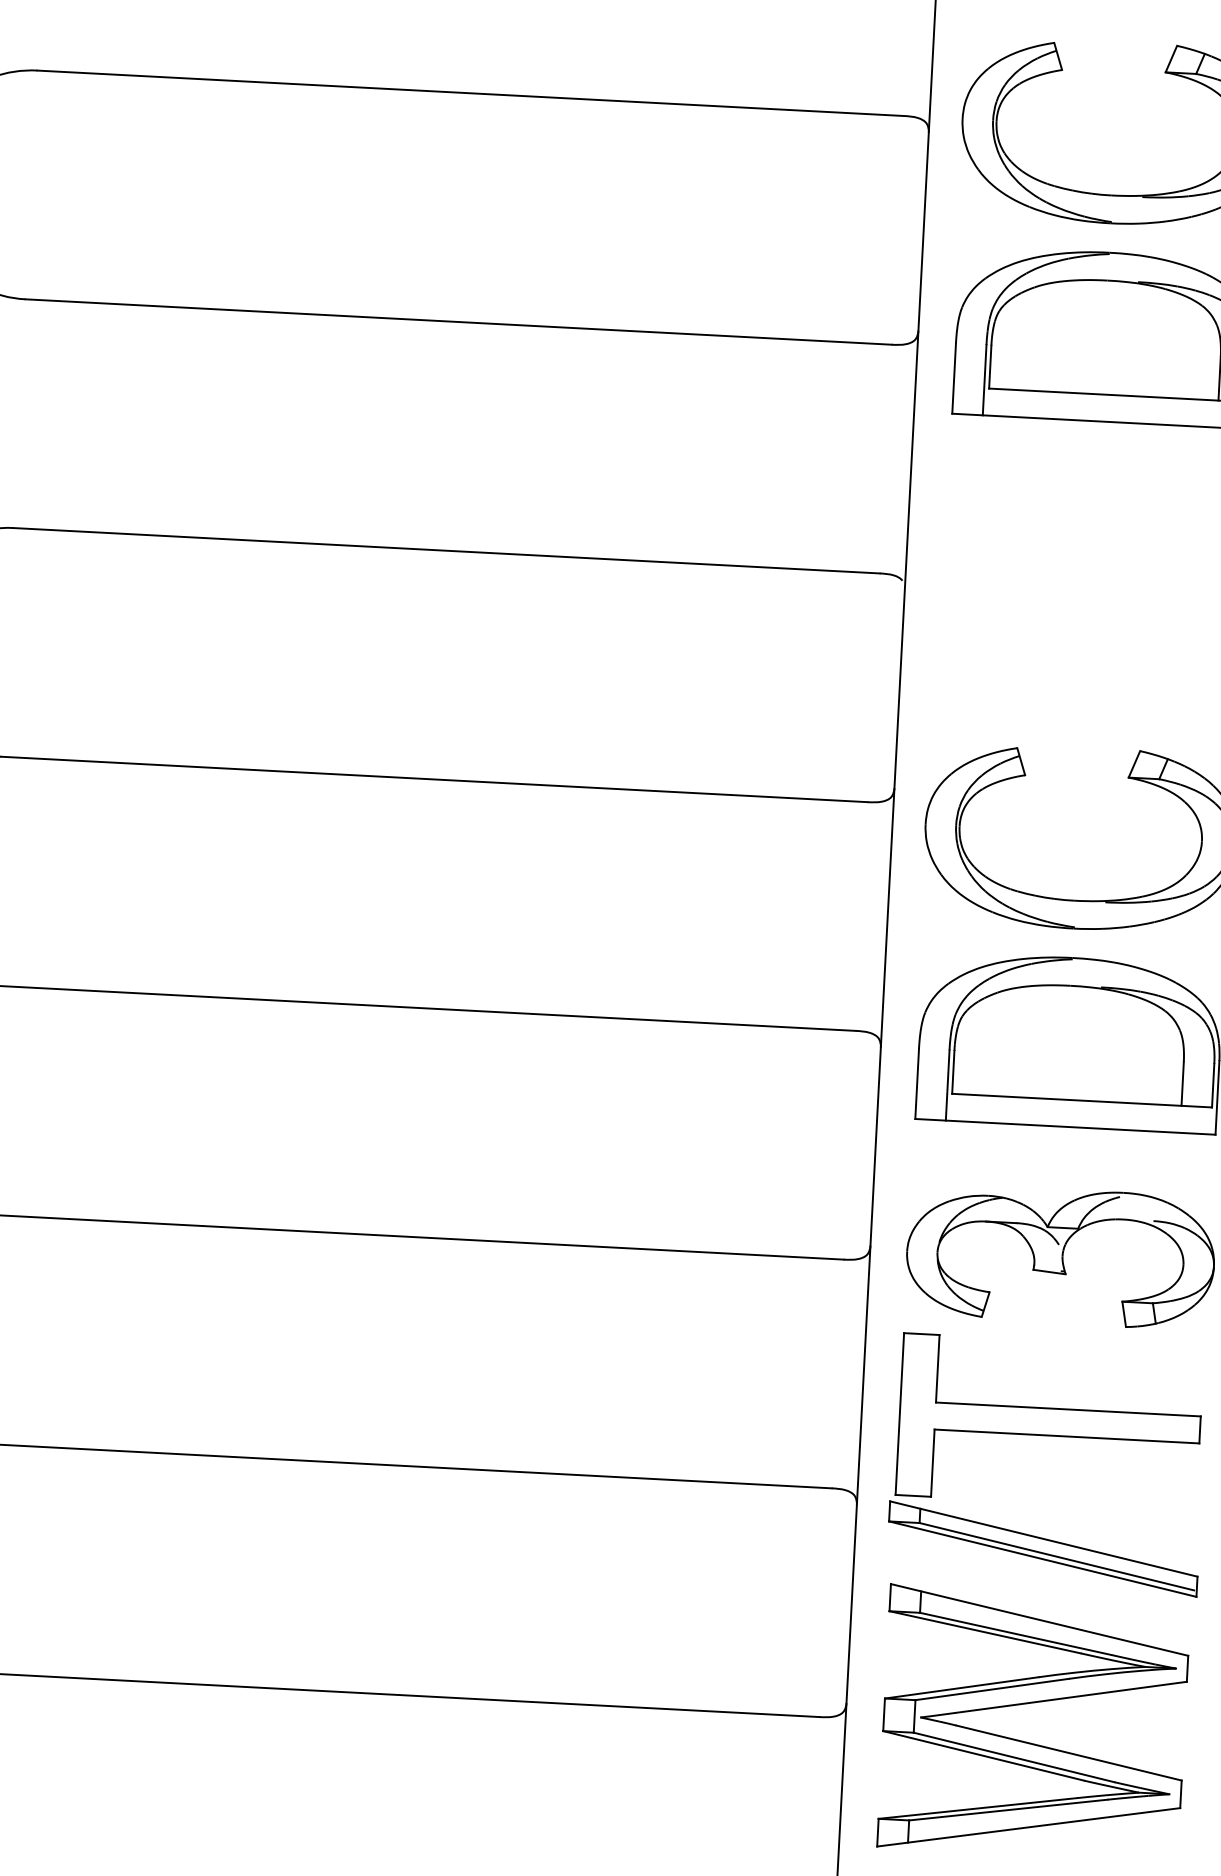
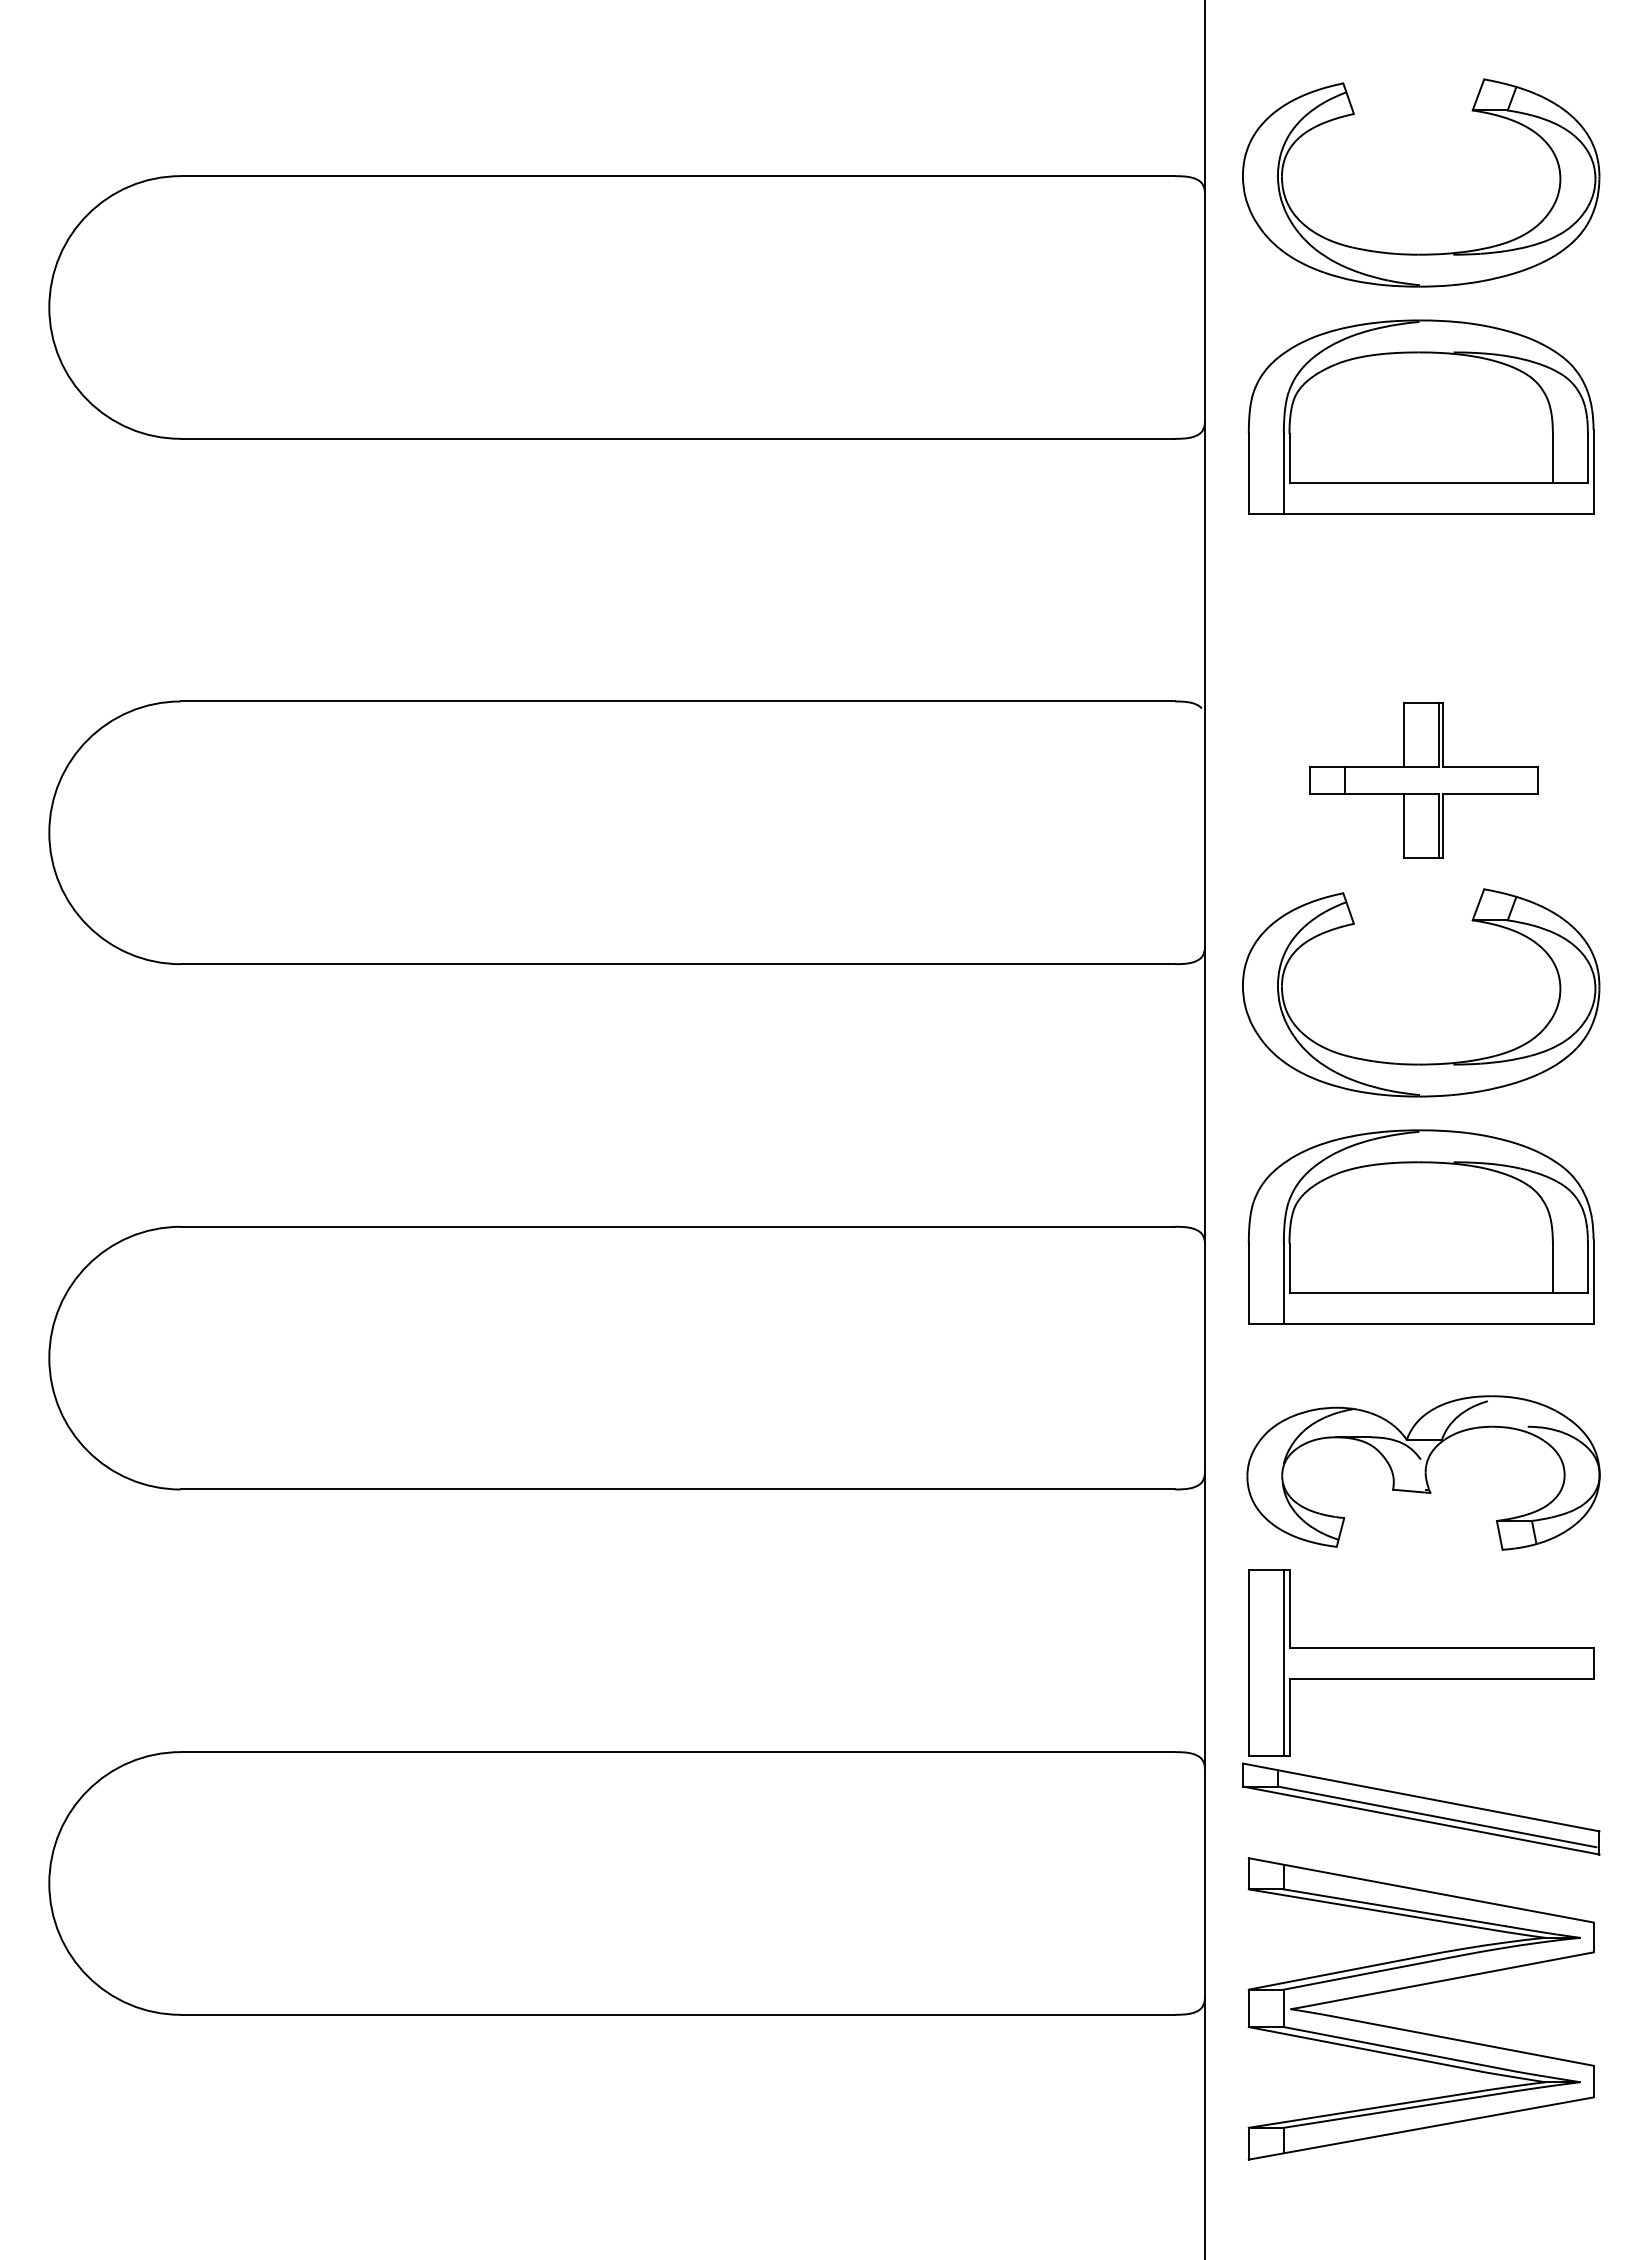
part: (1092, 653) -> (1423, 780), added
line: (930, 1415) -> (1283, 1662), added

